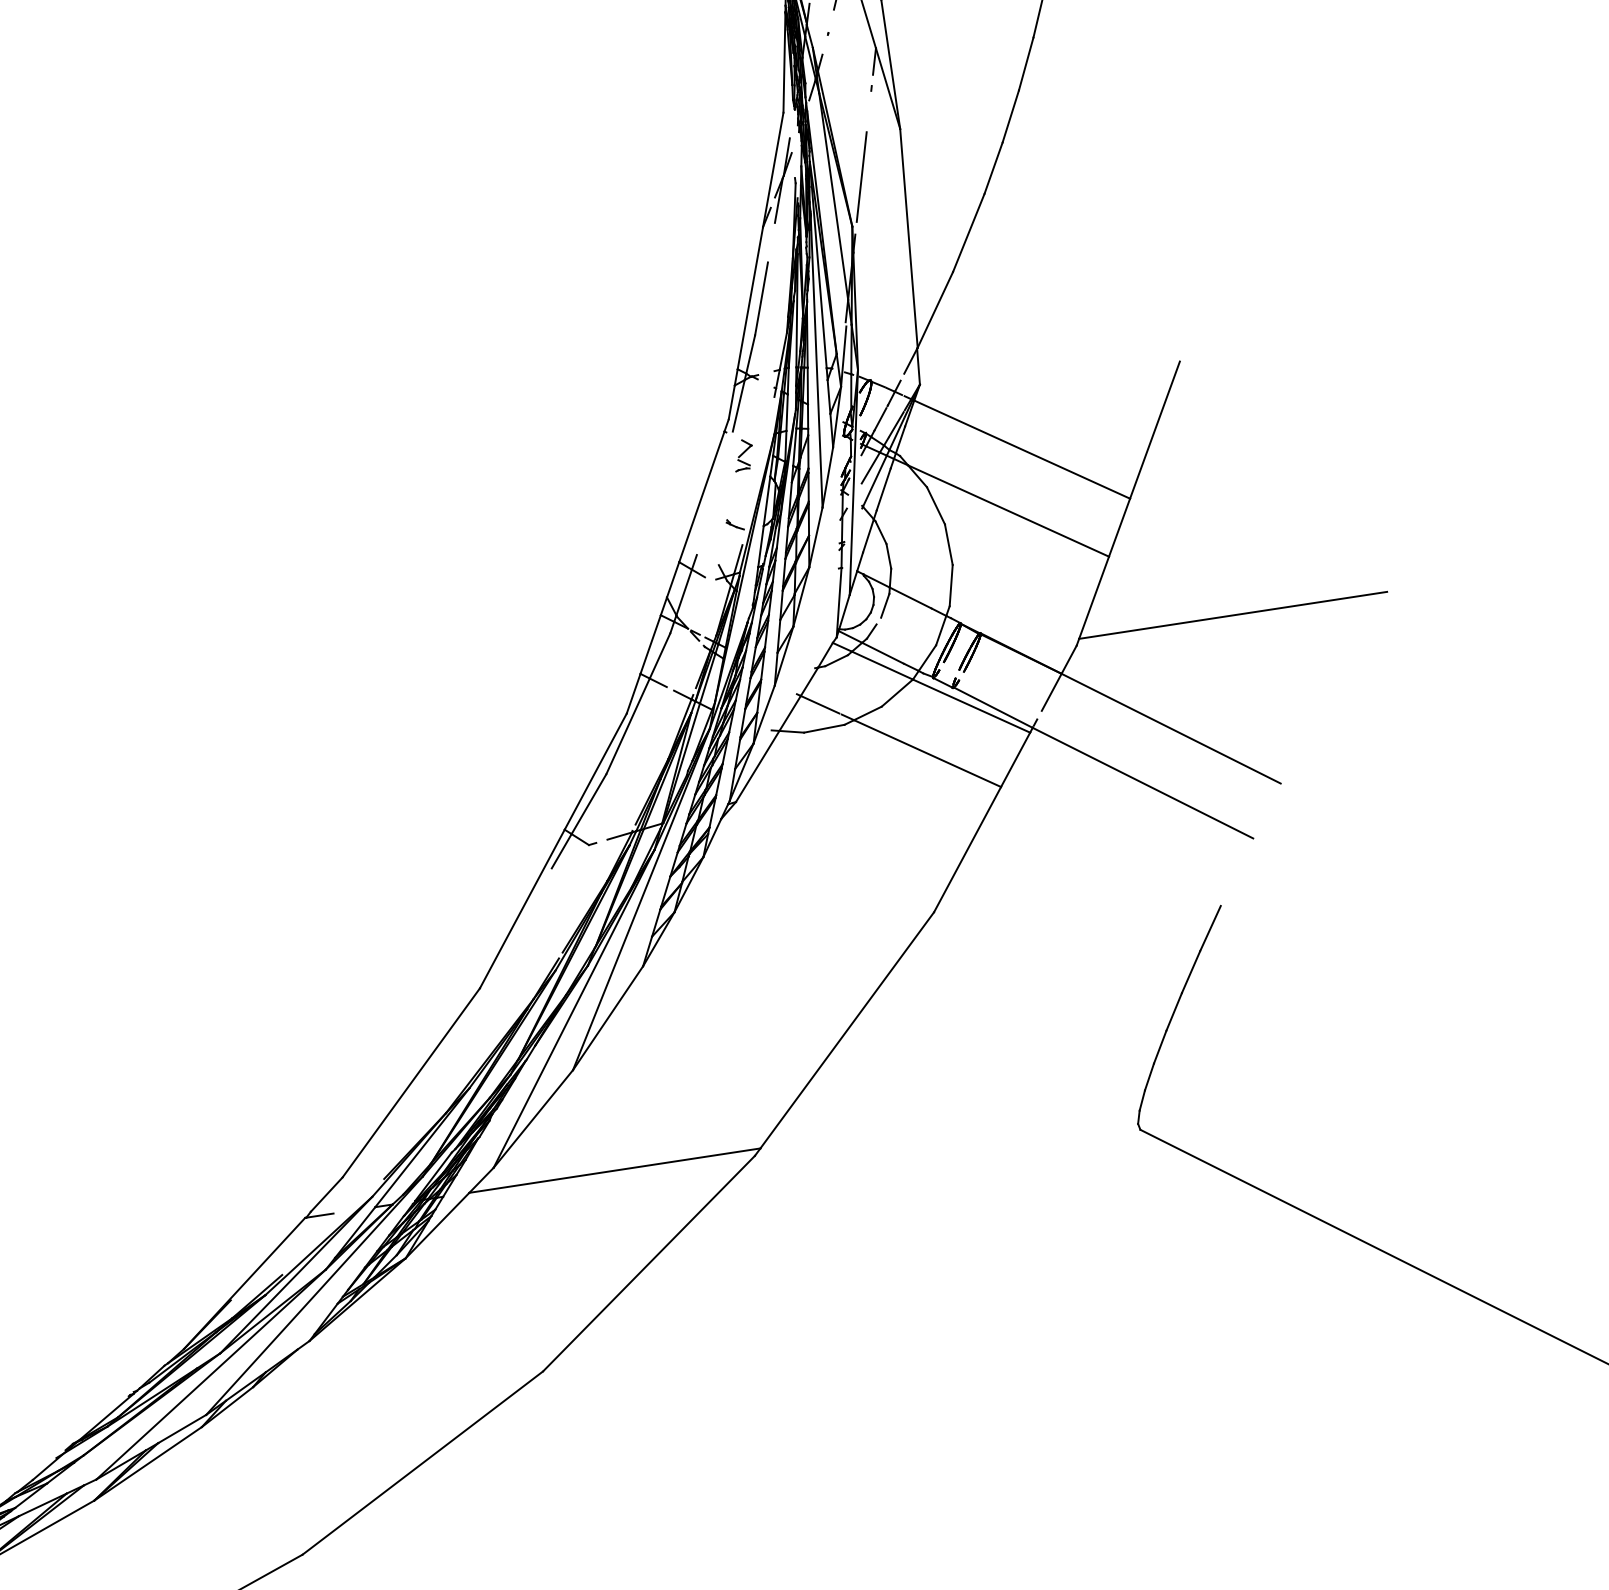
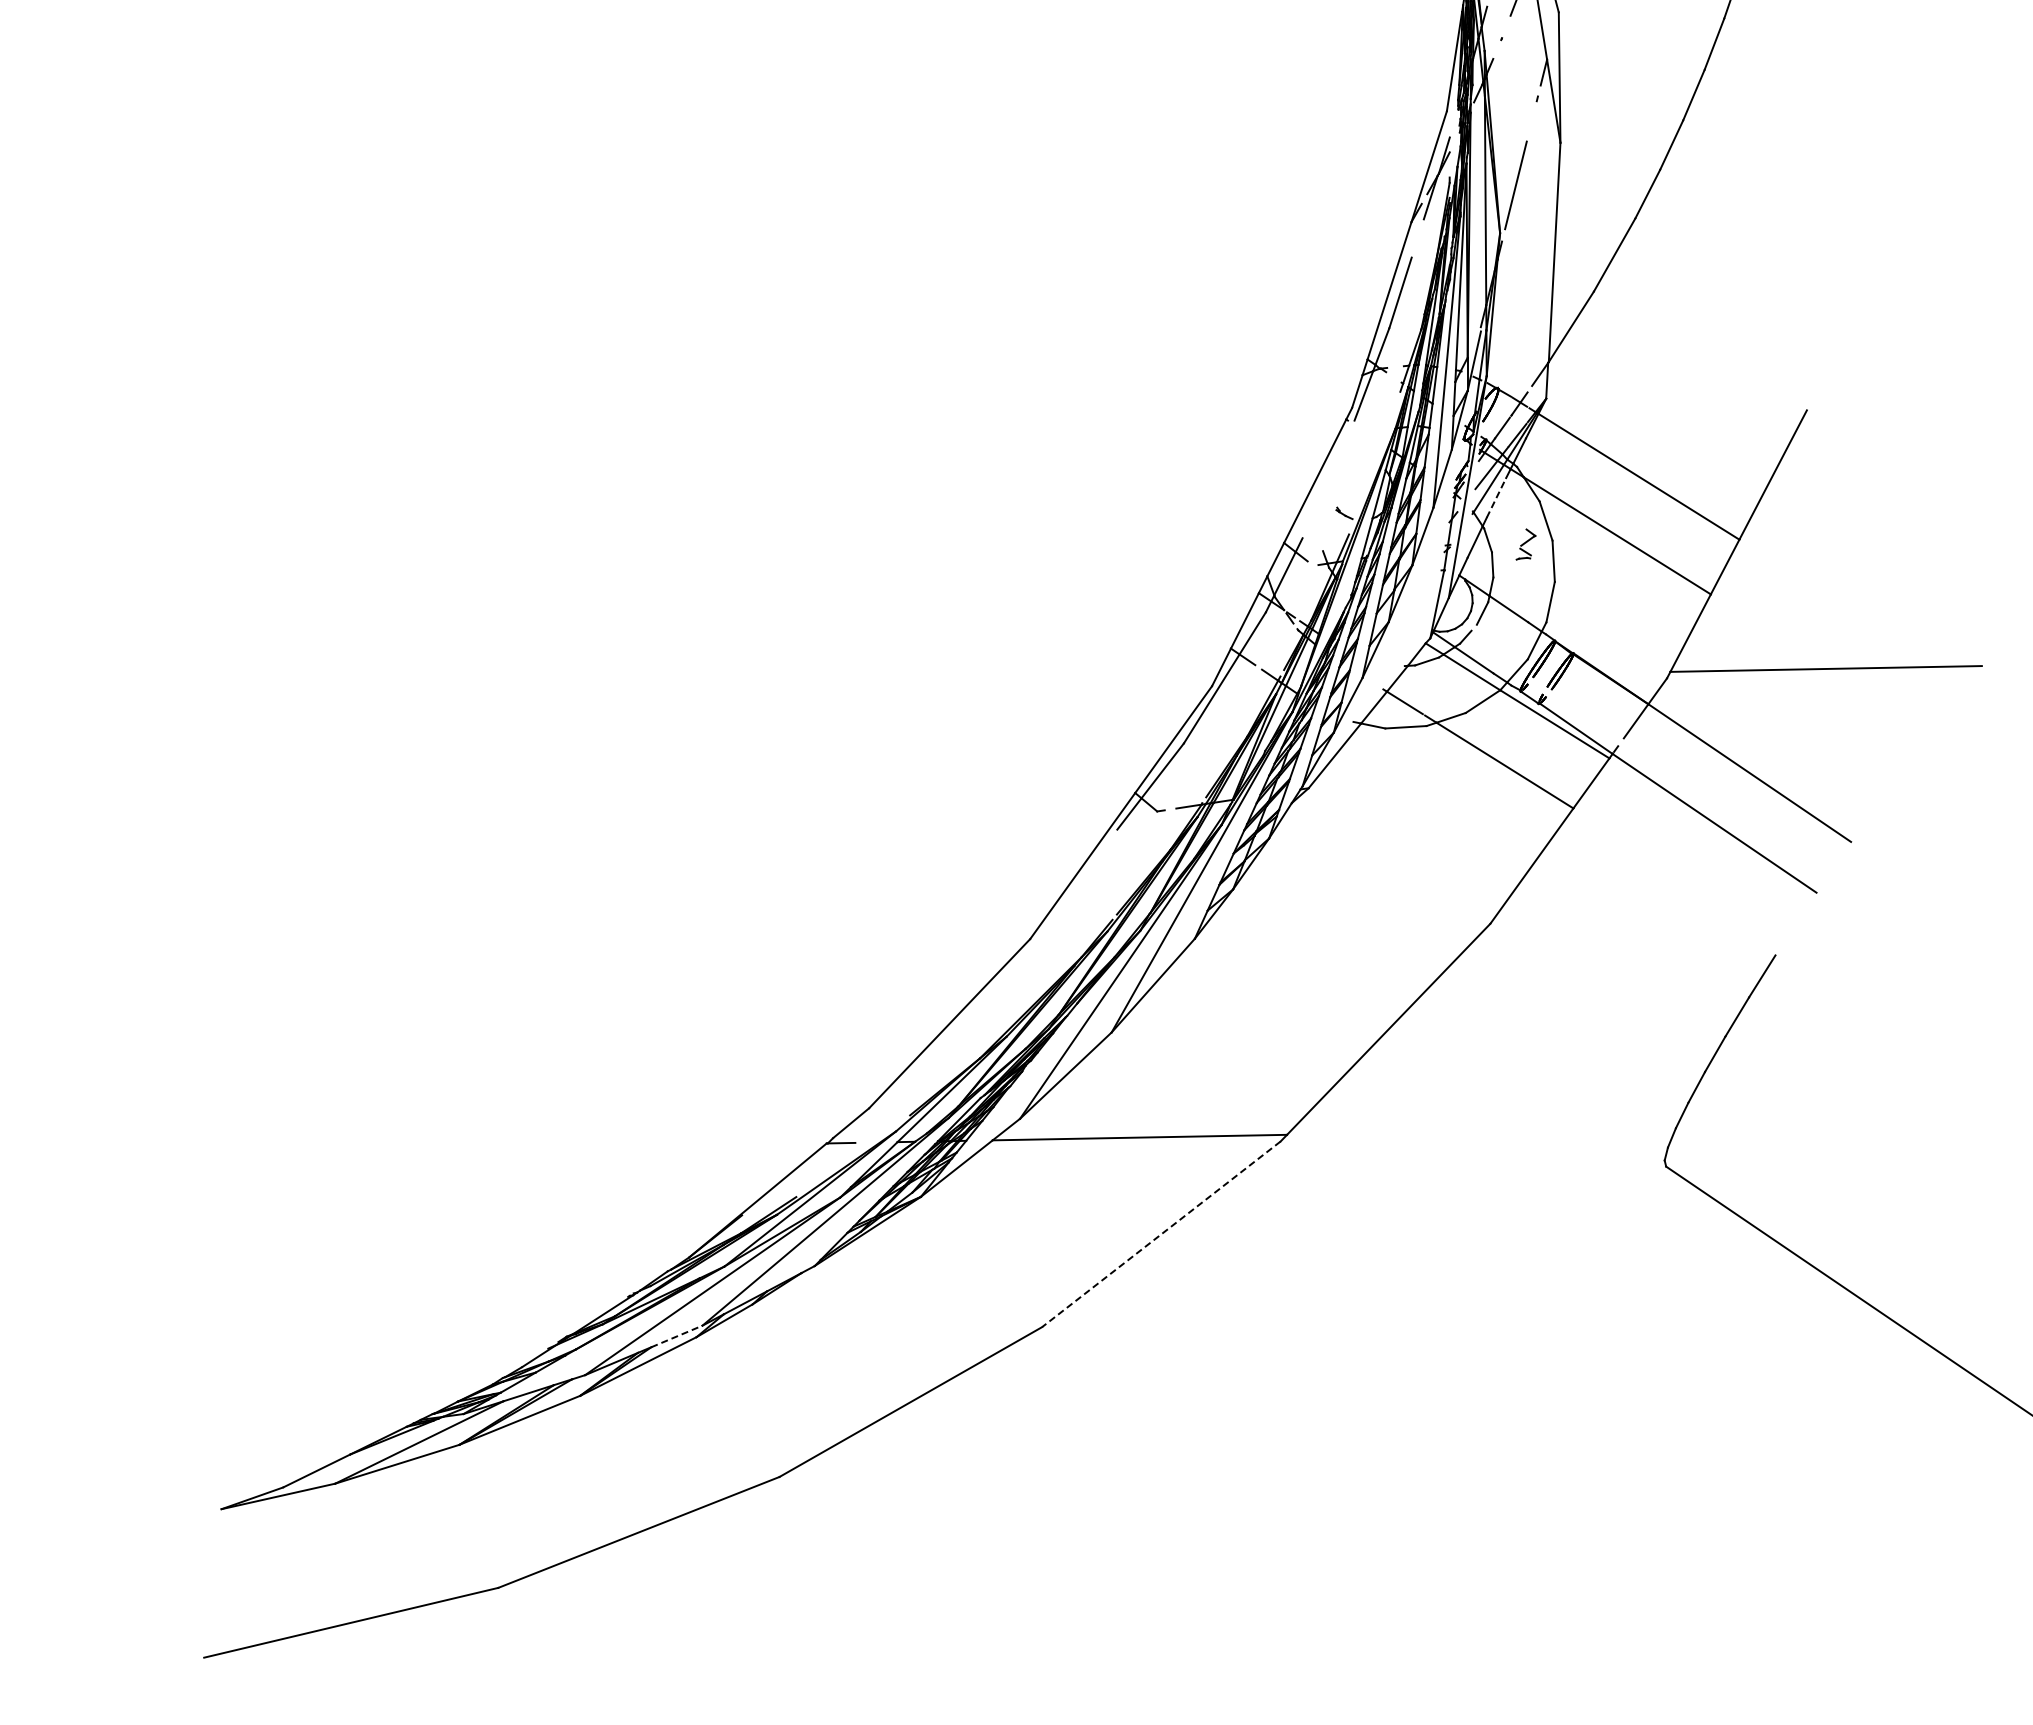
part: (743, 455) -> (1525, 544), moved
line: (883, 489) -> (1496, 497), solid -> dashed
line: (649, 1263) -> (1161, 1234), solid -> dashed
line: (181, 1429) -> (676, 1336), solid -> dashed

